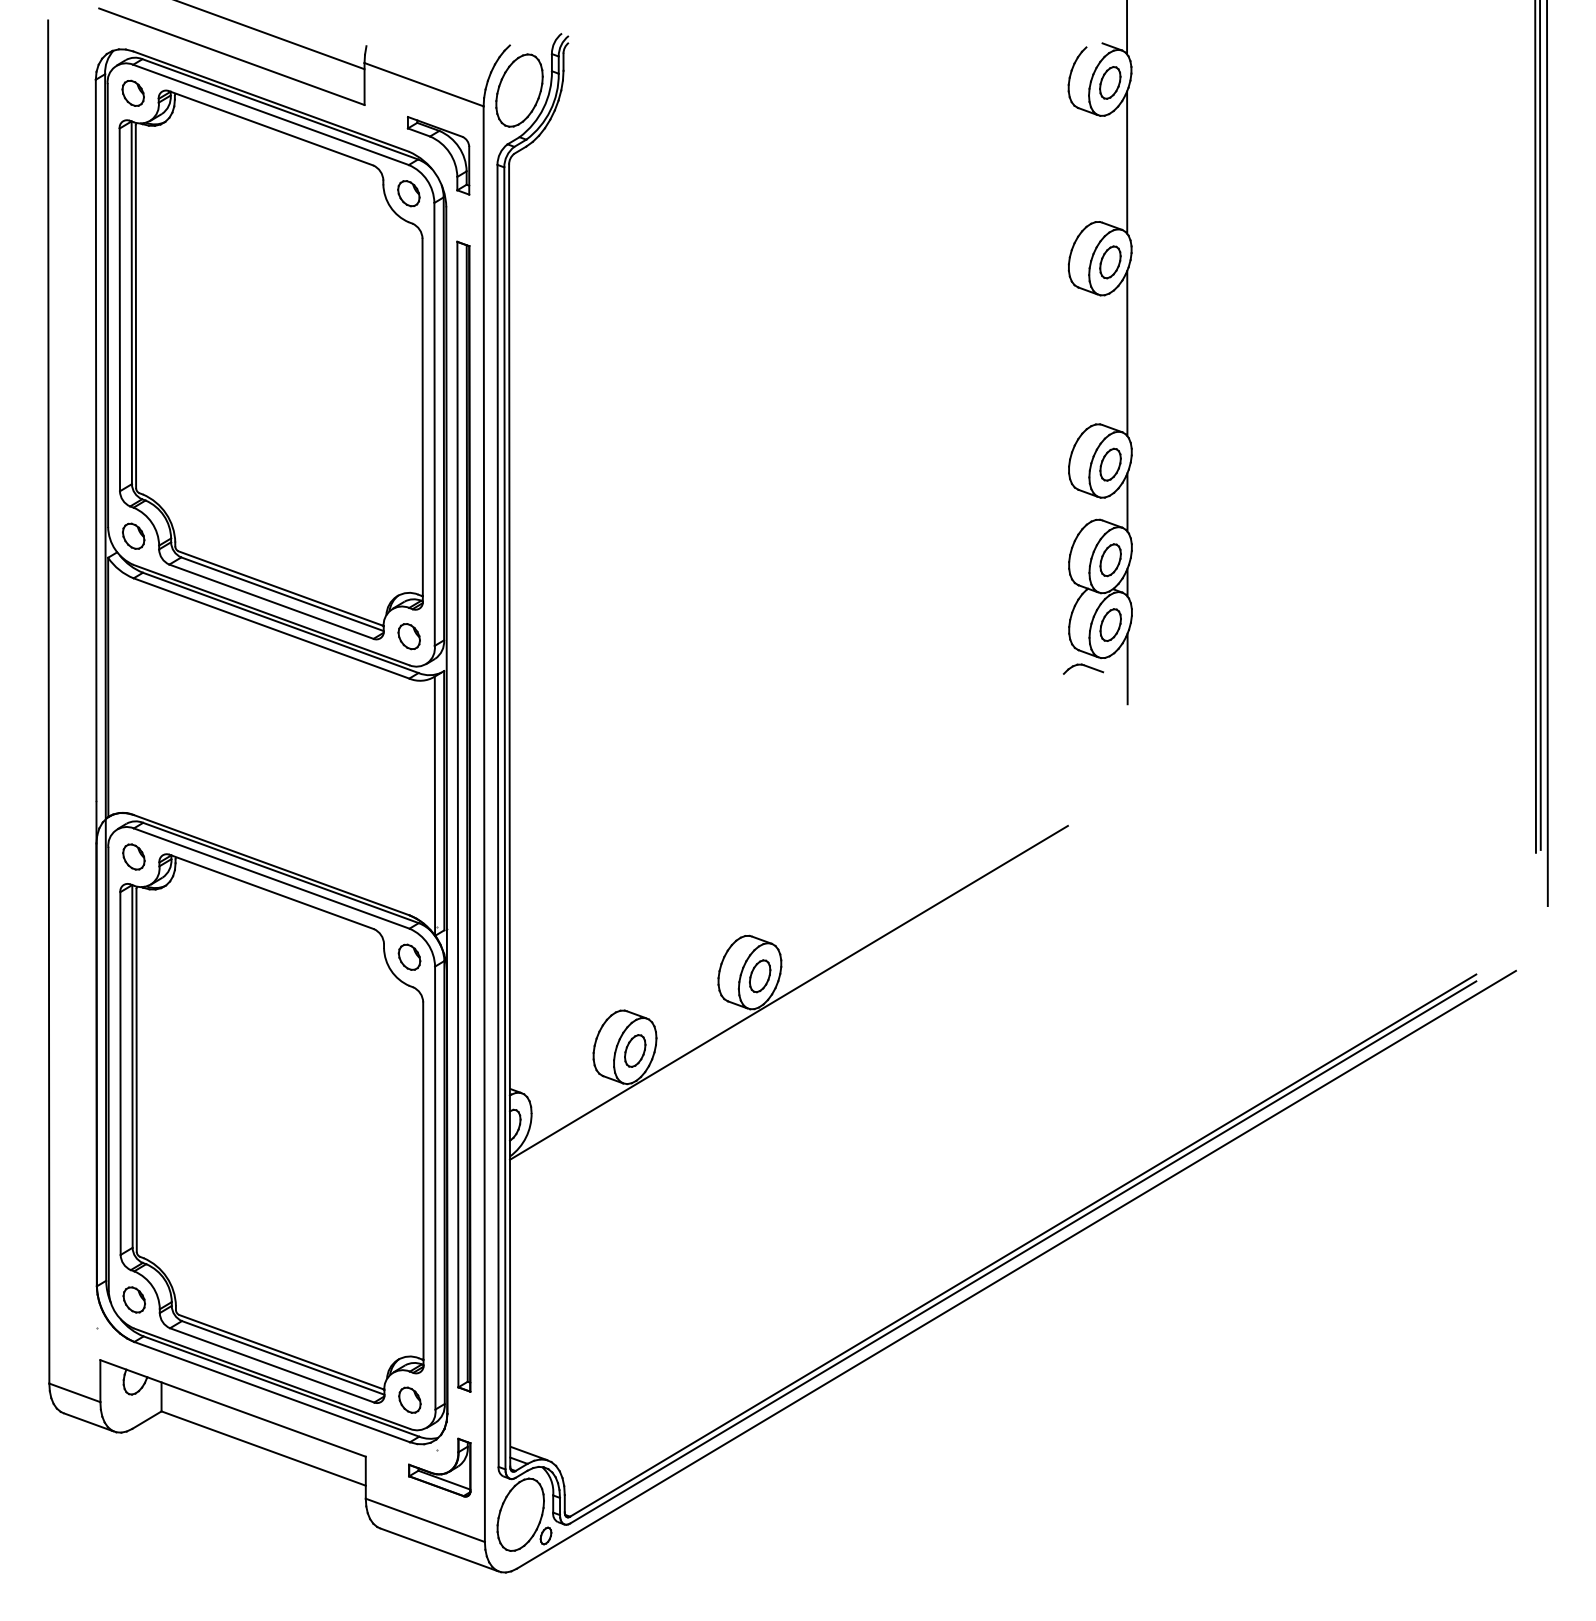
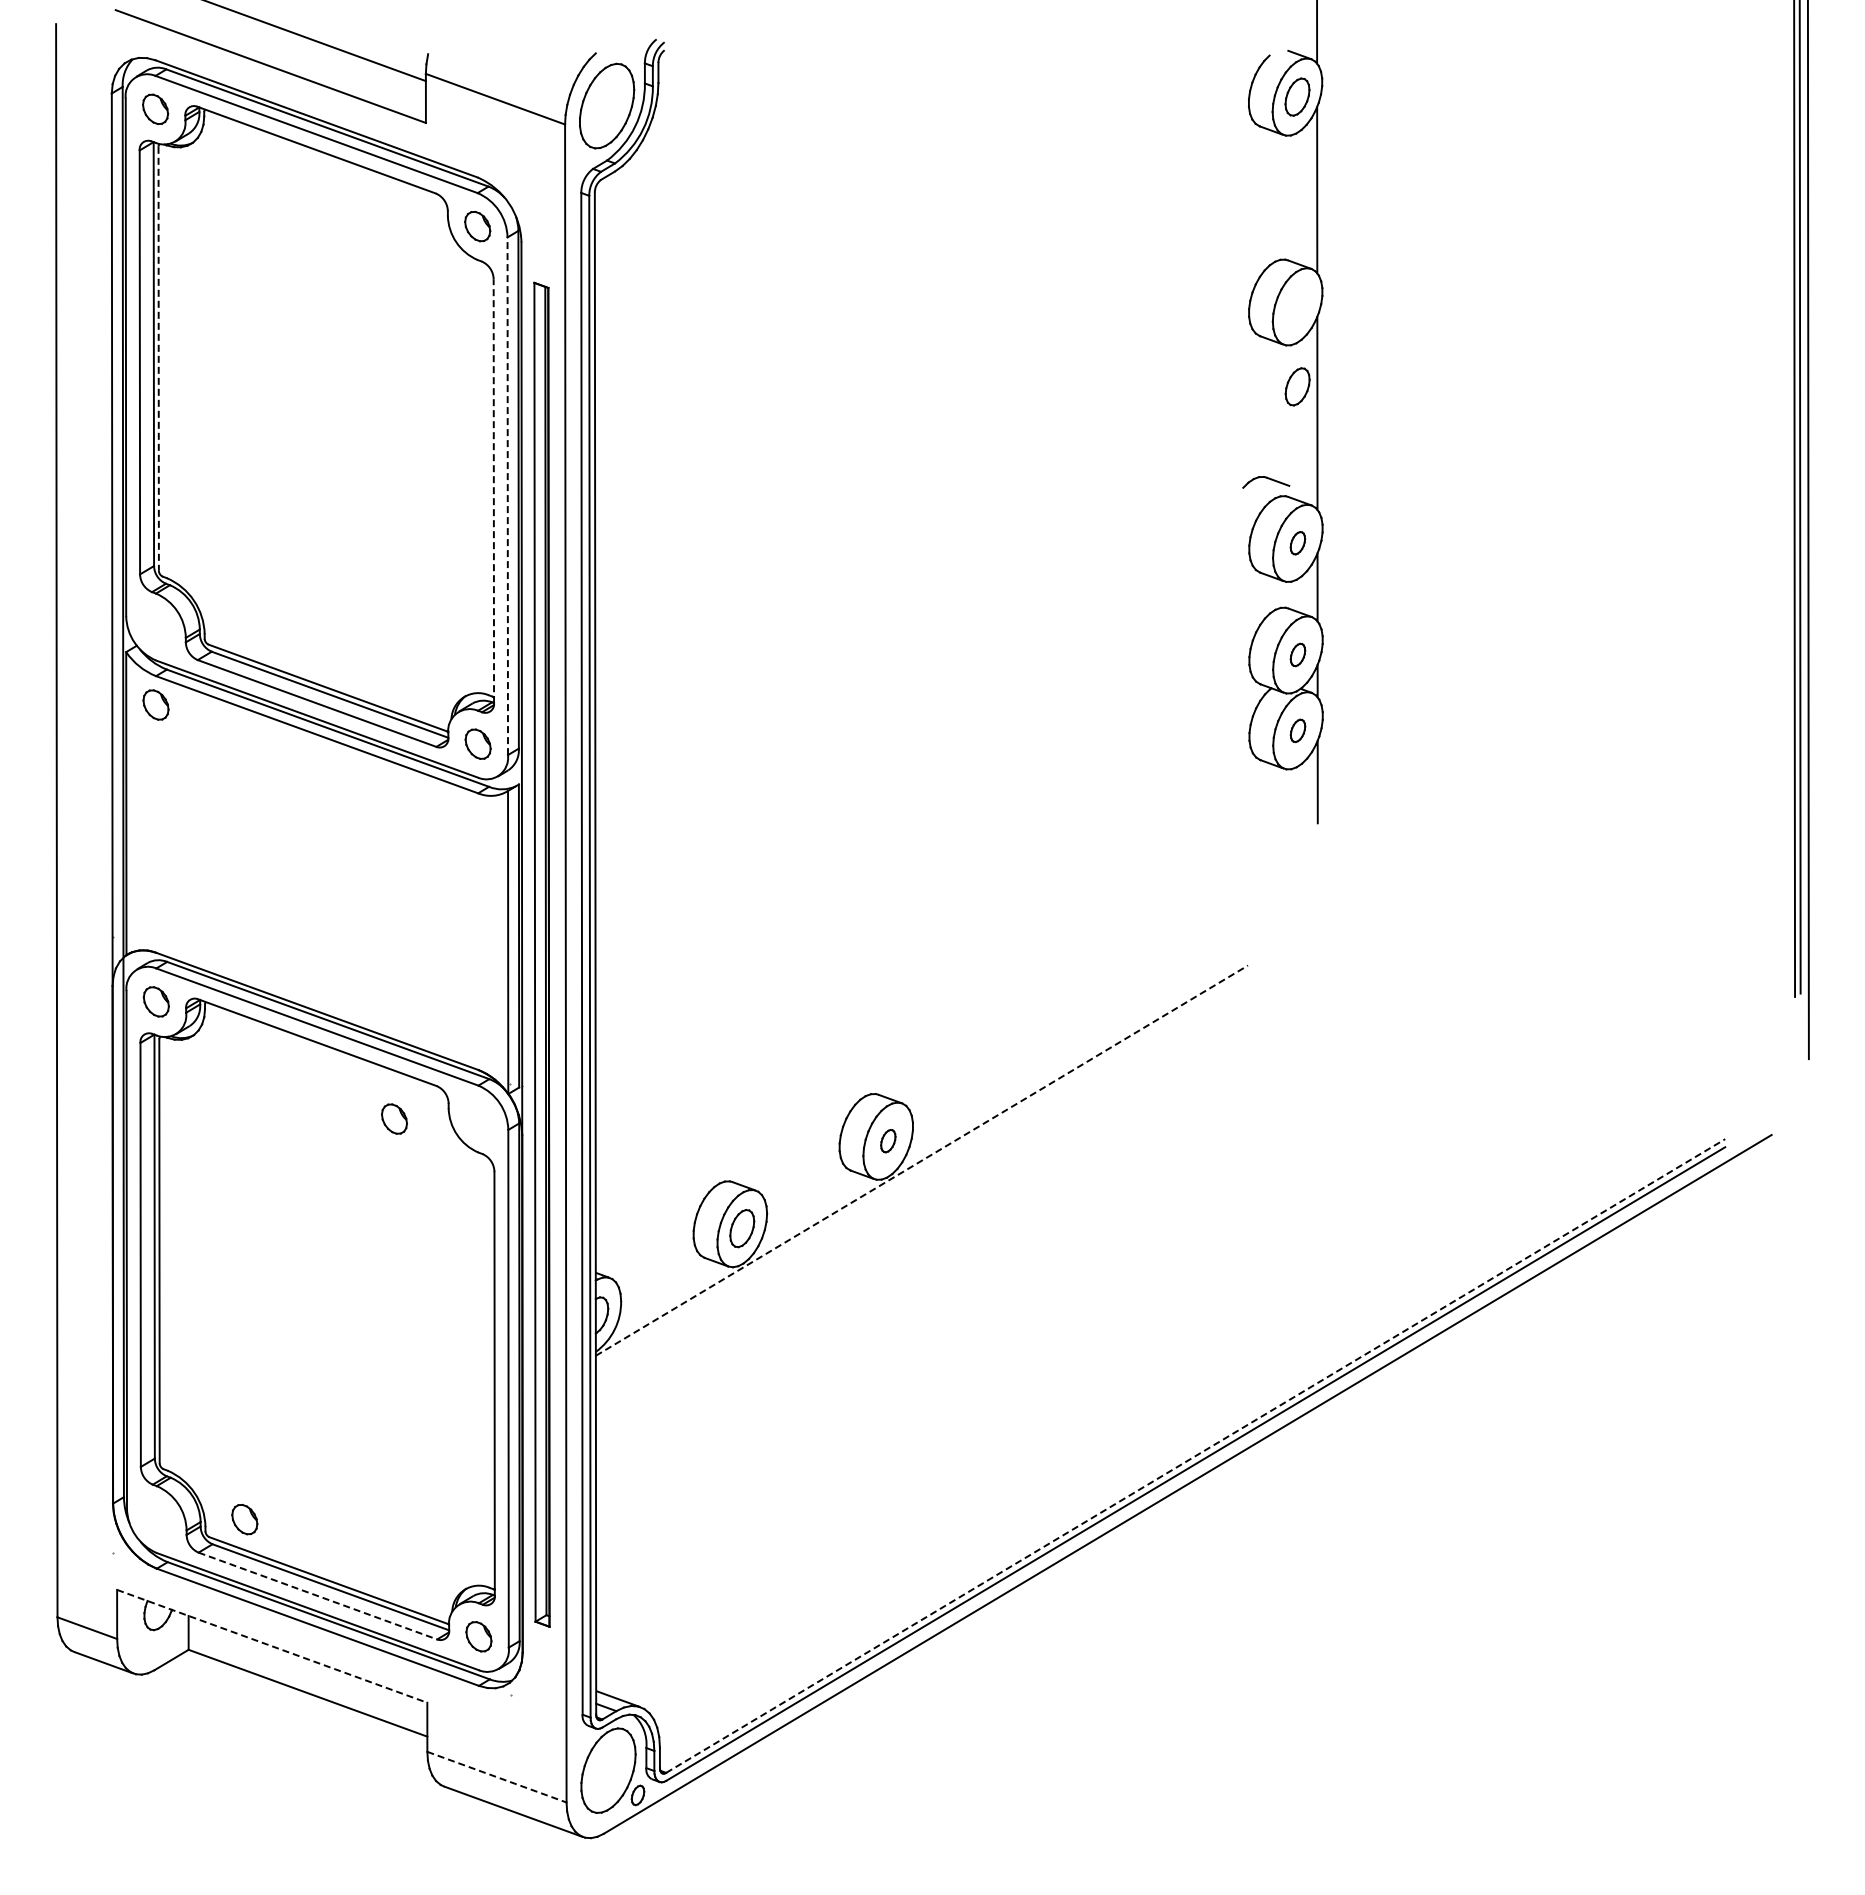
part: (445, 149) -> (520, 174), removed
part: (1110, 262) -> (1297, 386), moved
line: (135, 306) -> (158, 358), solid -> dashed
line: (422, 420) -> (493, 491), solid -> dashed
line: (434, 424) -> (507, 496), solid -> dashed
part: (1110, 463) -> (1297, 542), size x0.6
part: (133, 535) -> (155, 704), moved
part: (1110, 559) -> (1297, 654), size x0.6
part: (1110, 624) -> (1297, 730), size x0.6
part: (1083, 669) -> (1266, 482), moved
part: (409, 956) -> (394, 1118), moved
part: (760, 975) -> (888, 1140), size x0.6
line: (788, 992) -> (921, 1160), solid -> dashed
line: (1023, 1245) -> (1196, 1455), solid -> dashed
part: (134, 1299) -> (244, 1519), moved
line: (271, 1365) -> (317, 1596), solid -> dashed
line: (233, 1408) -> (272, 1646), solid -> dashed
part: (439, 1473) -> (513, 1722), removed
line: (425, 1520) -> (497, 1777), solid -> dashed

